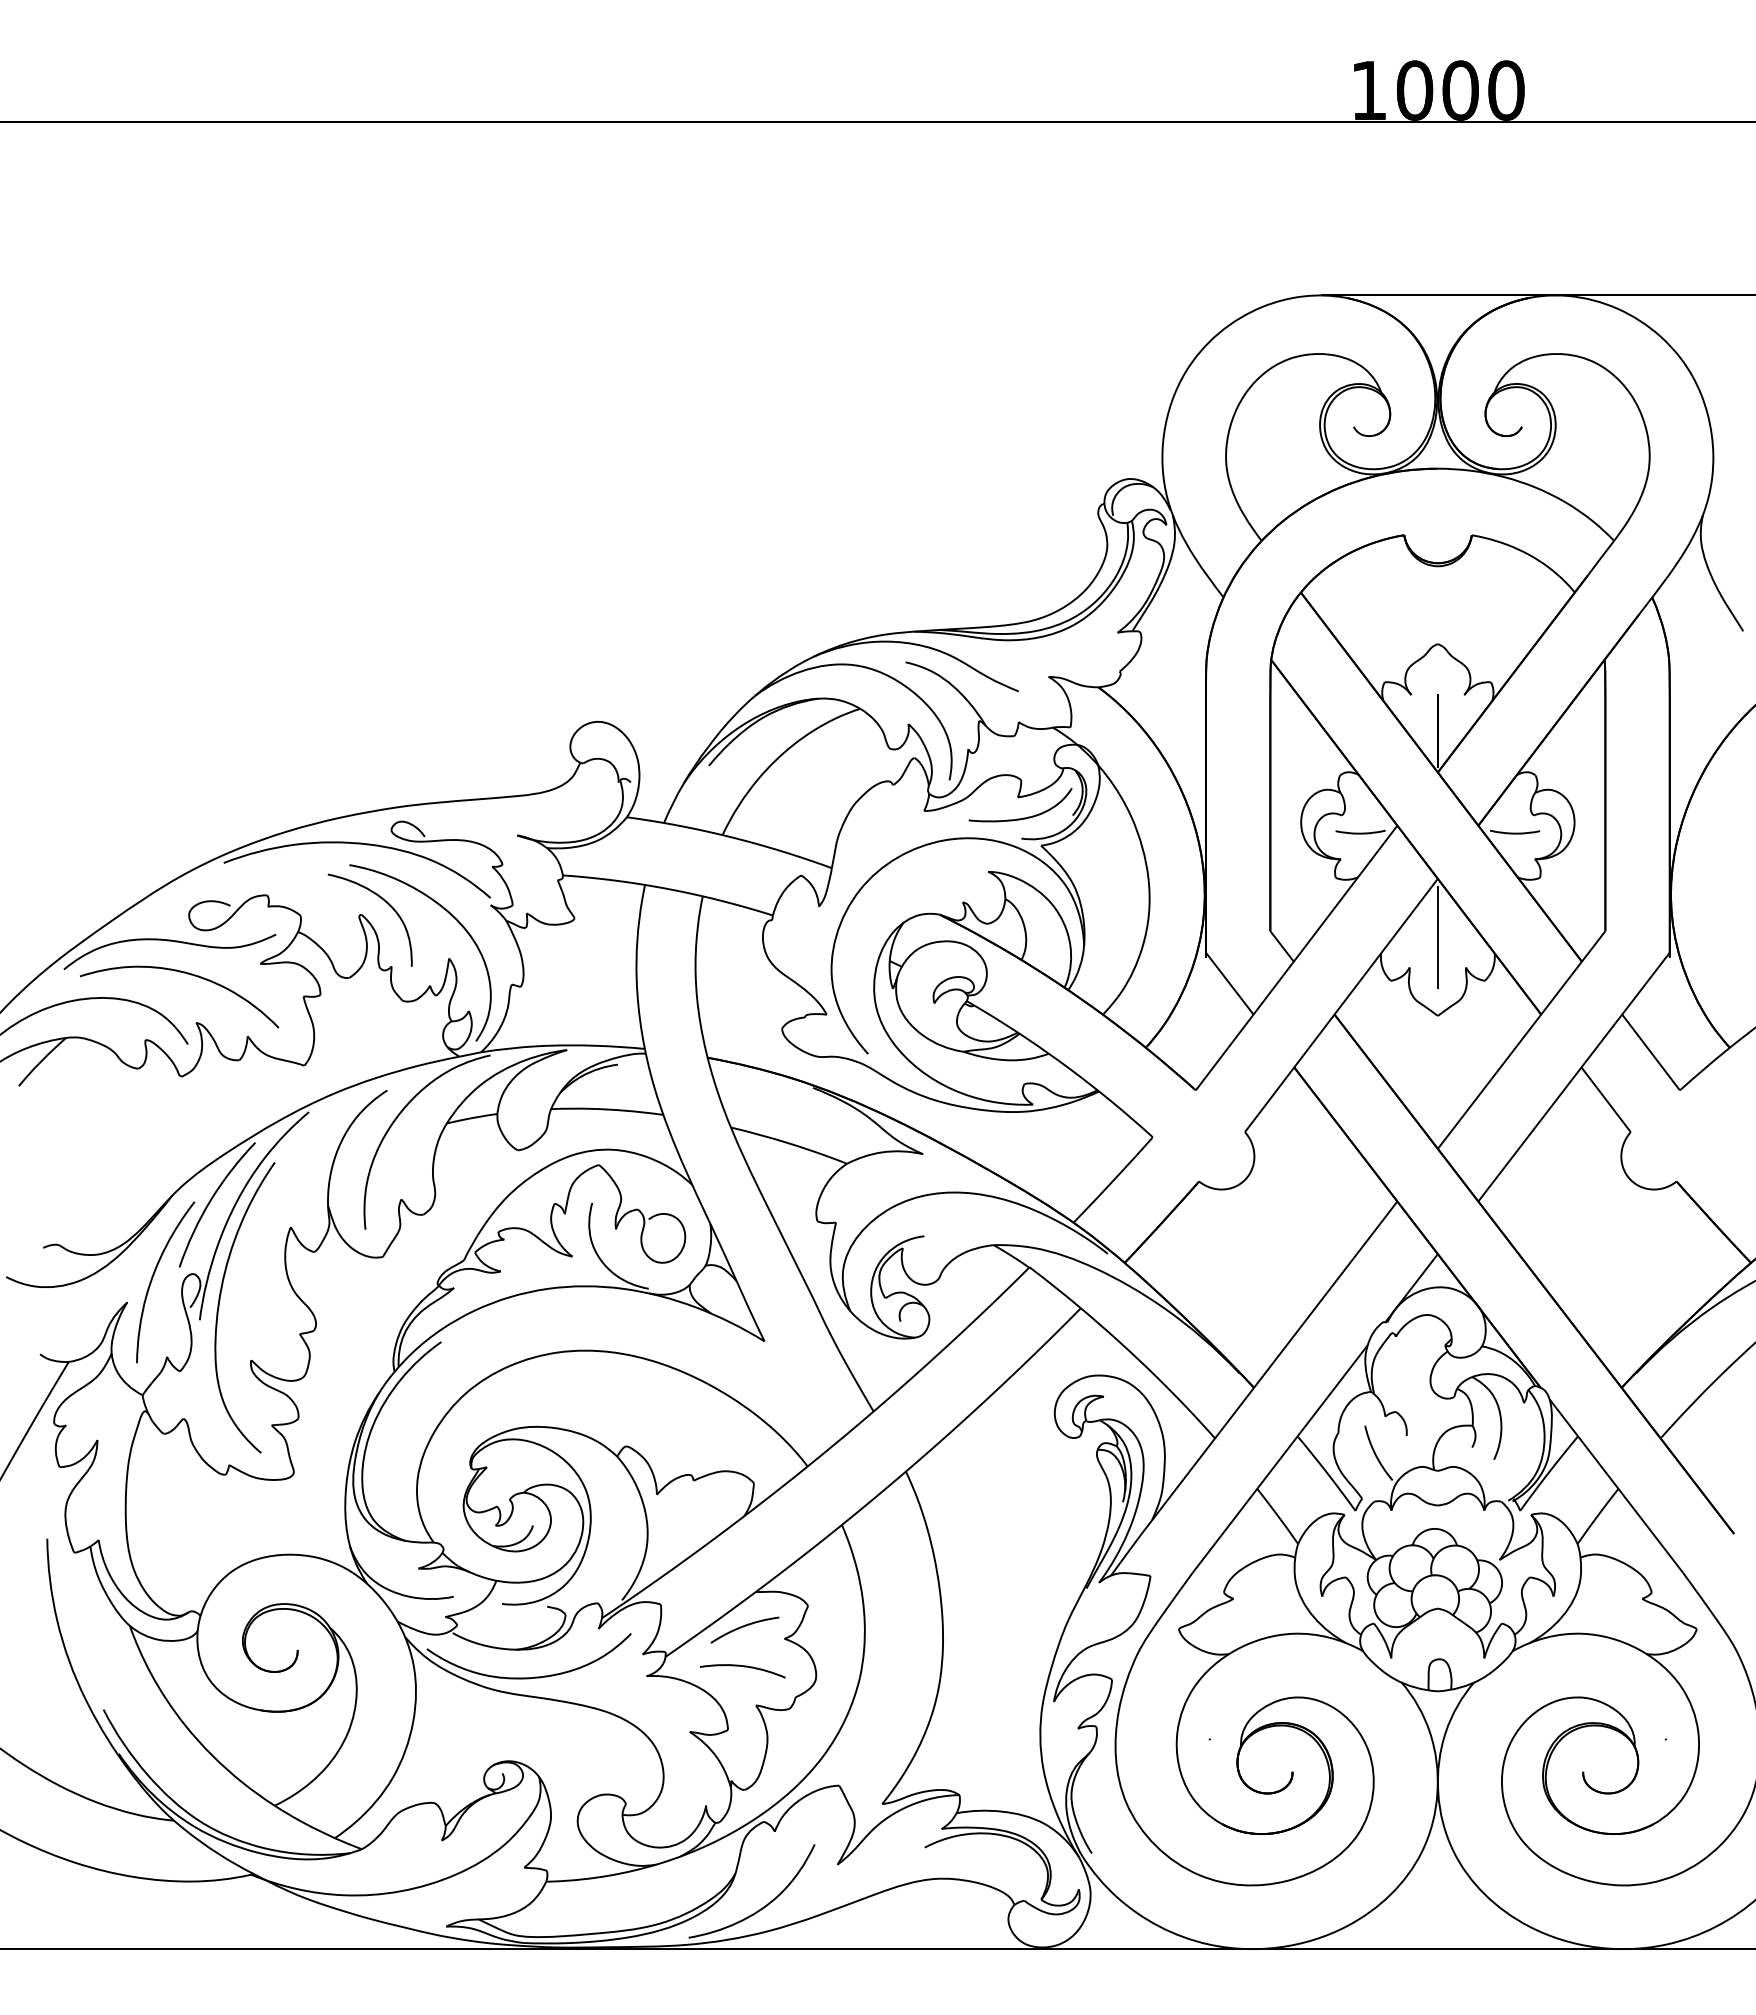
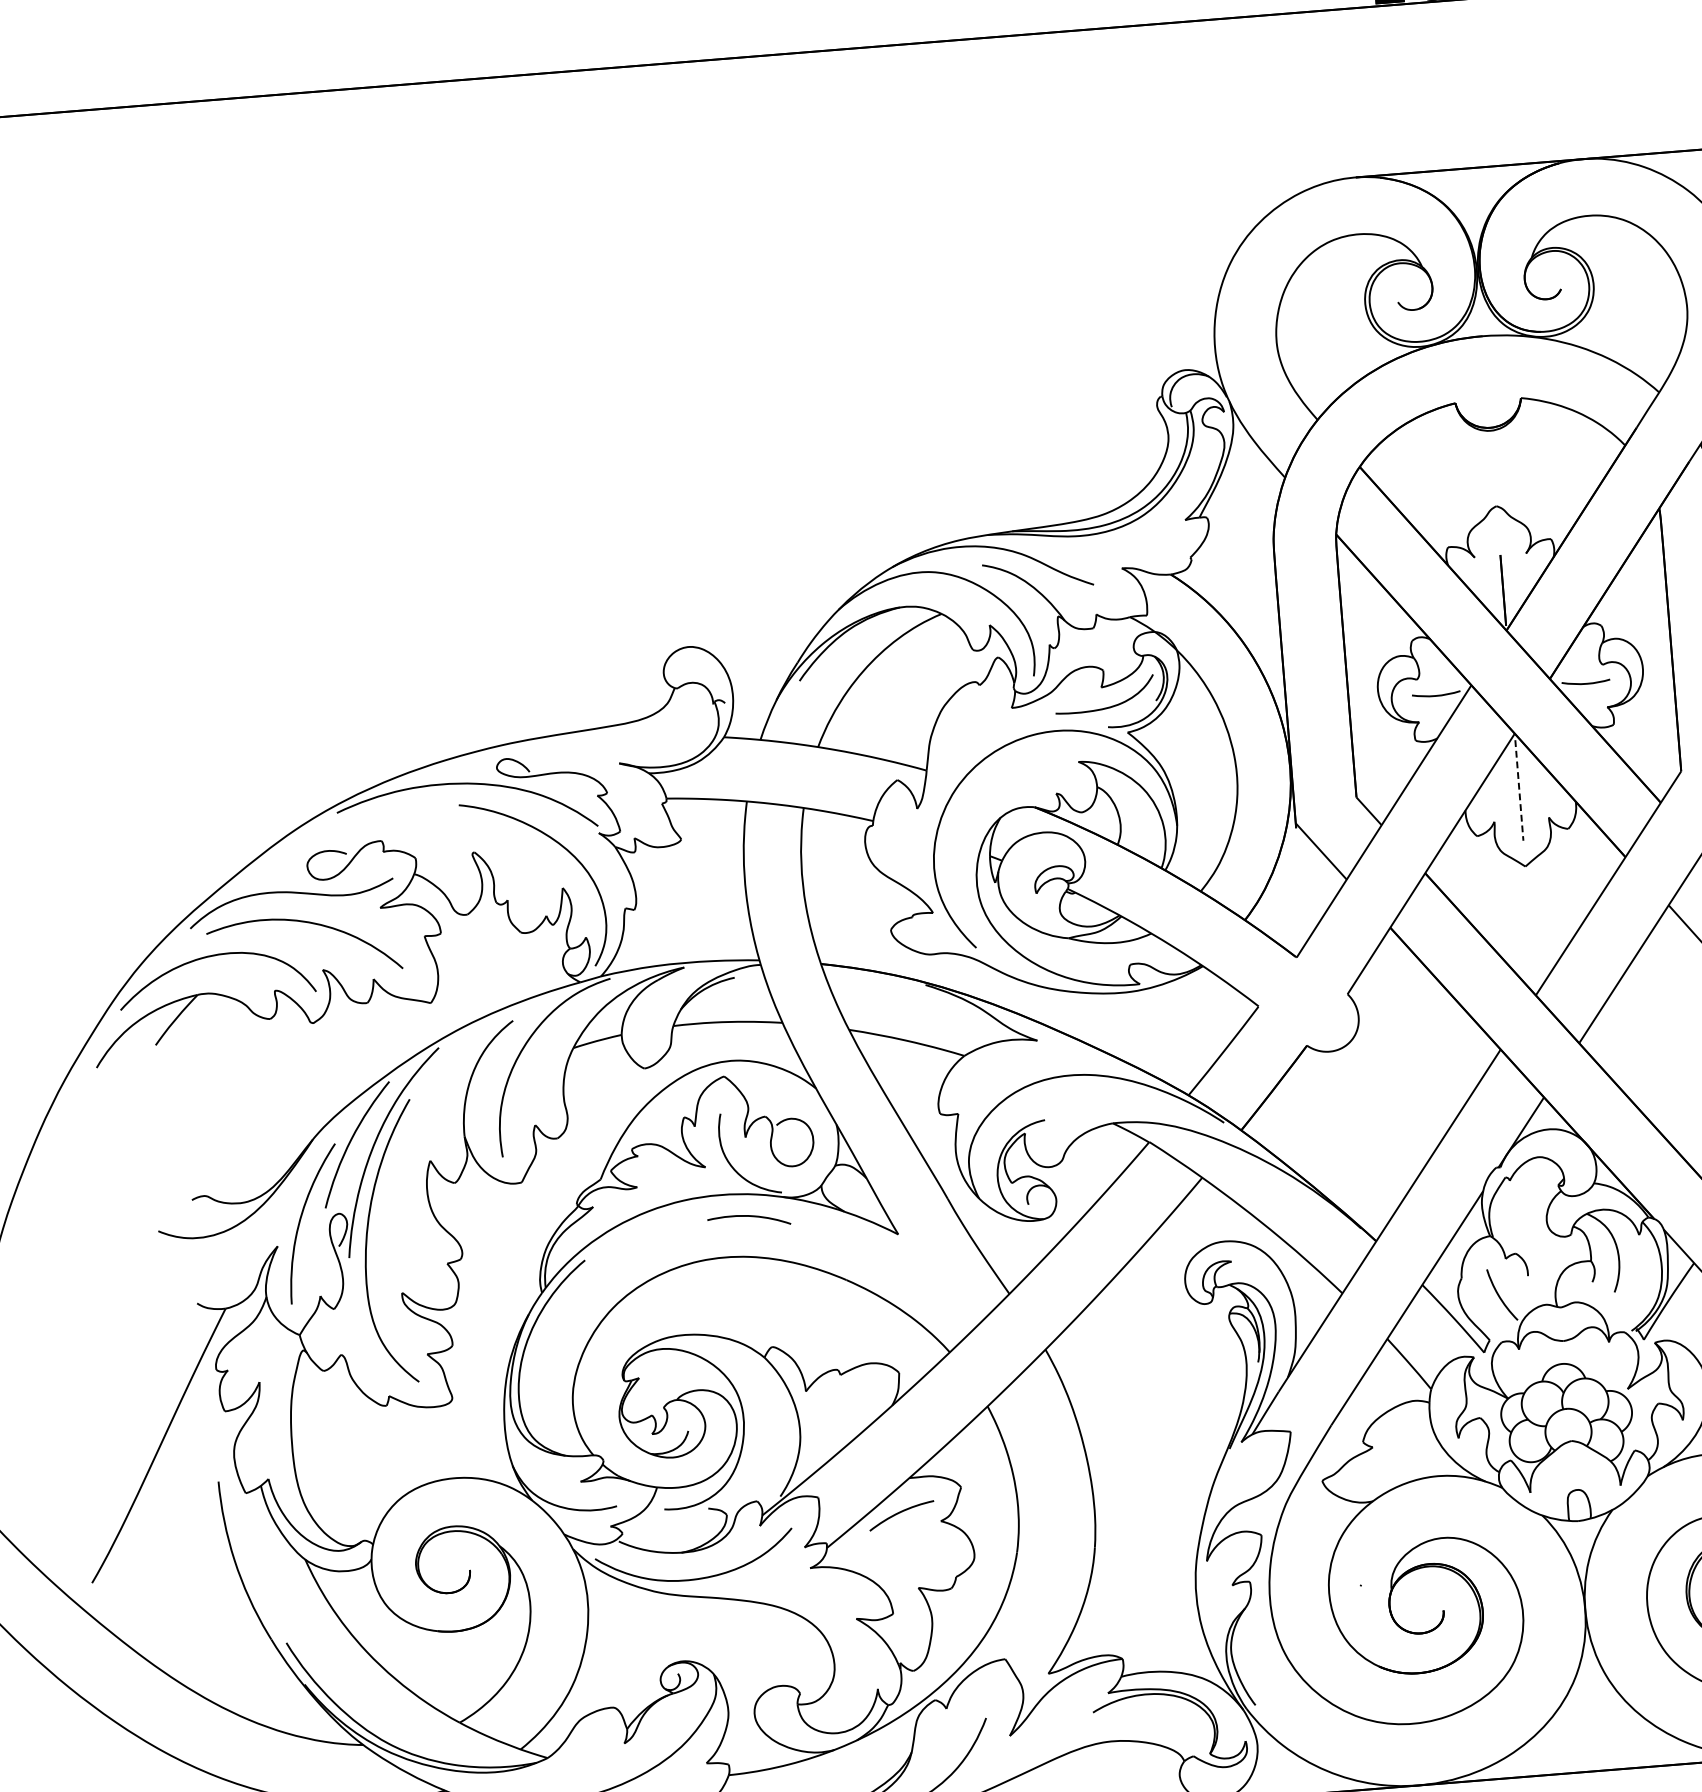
curve: (381, 899) -> (492, 836), removed
line: (1437, 937) -> (1519, 790), solid -> dashed
curve: (743, 1667) -> (749, 1217), moved

